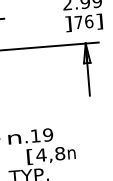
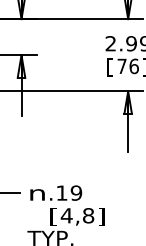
text: (67, 24) -> (109, 67), ] -> [
text: (71, 153) -> (101, 216), n -> ]

